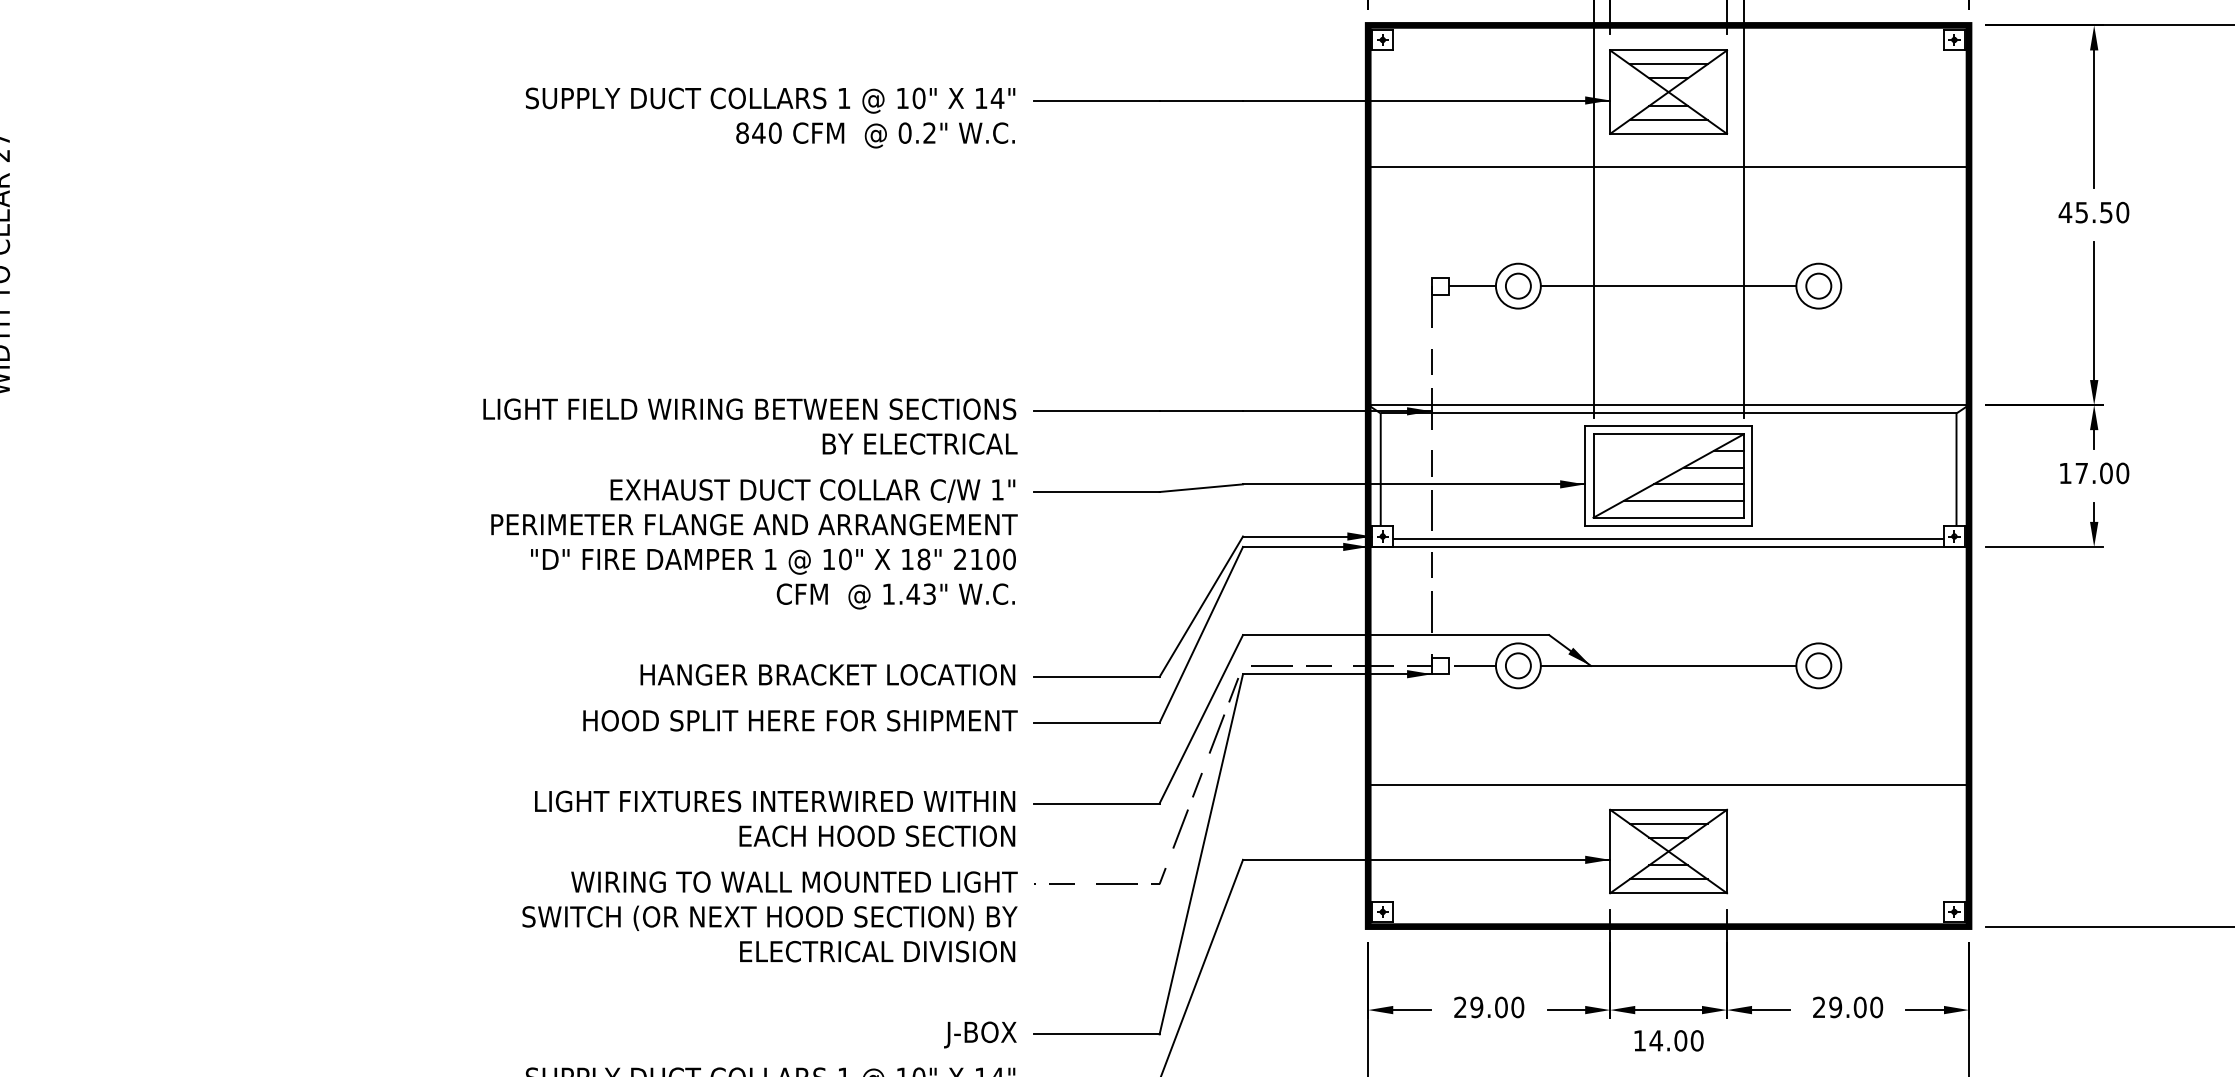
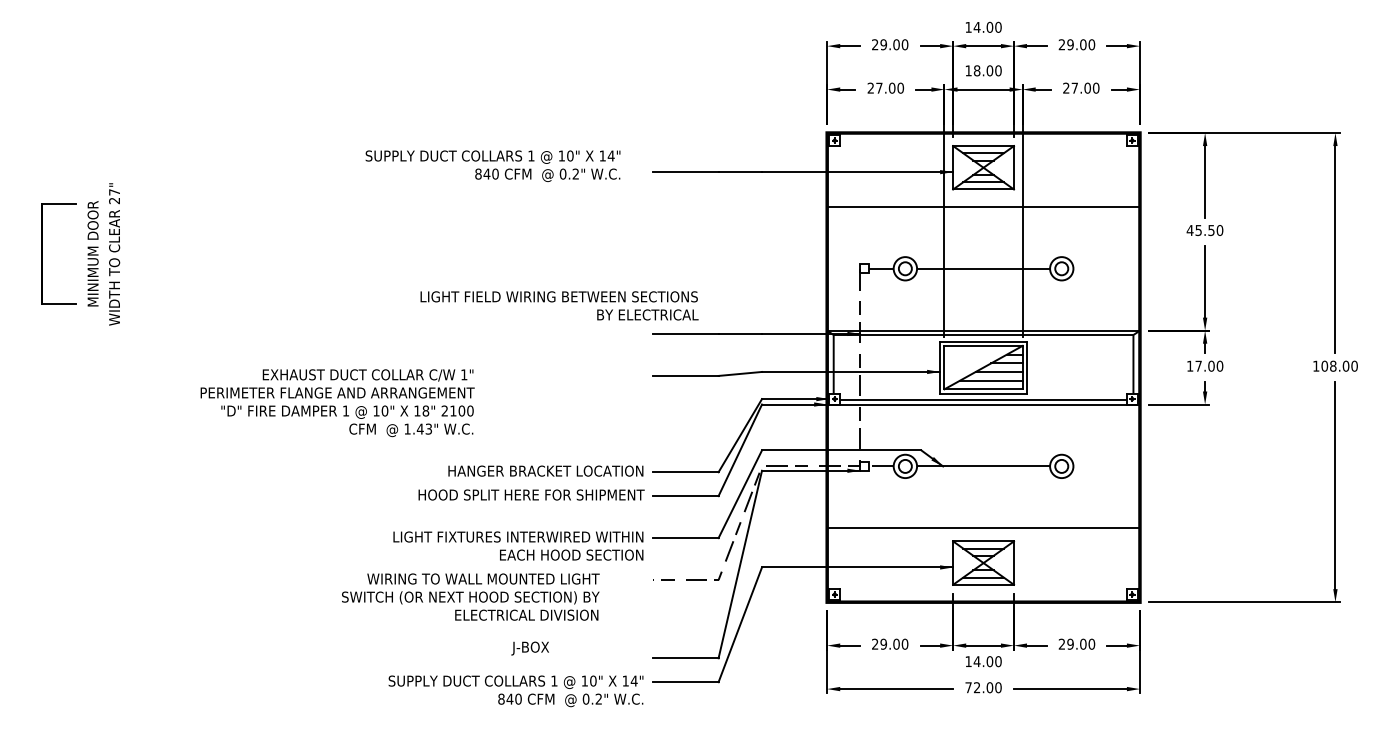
text: (769, 116) -> (492, 165), moved
text: (750, 425) -> (559, 305), moved
text: (754, 544) -> (337, 403), moved
text: (769, 915) -> (470, 596), moved
text: (978, 1034) -> (529, 648), moved

